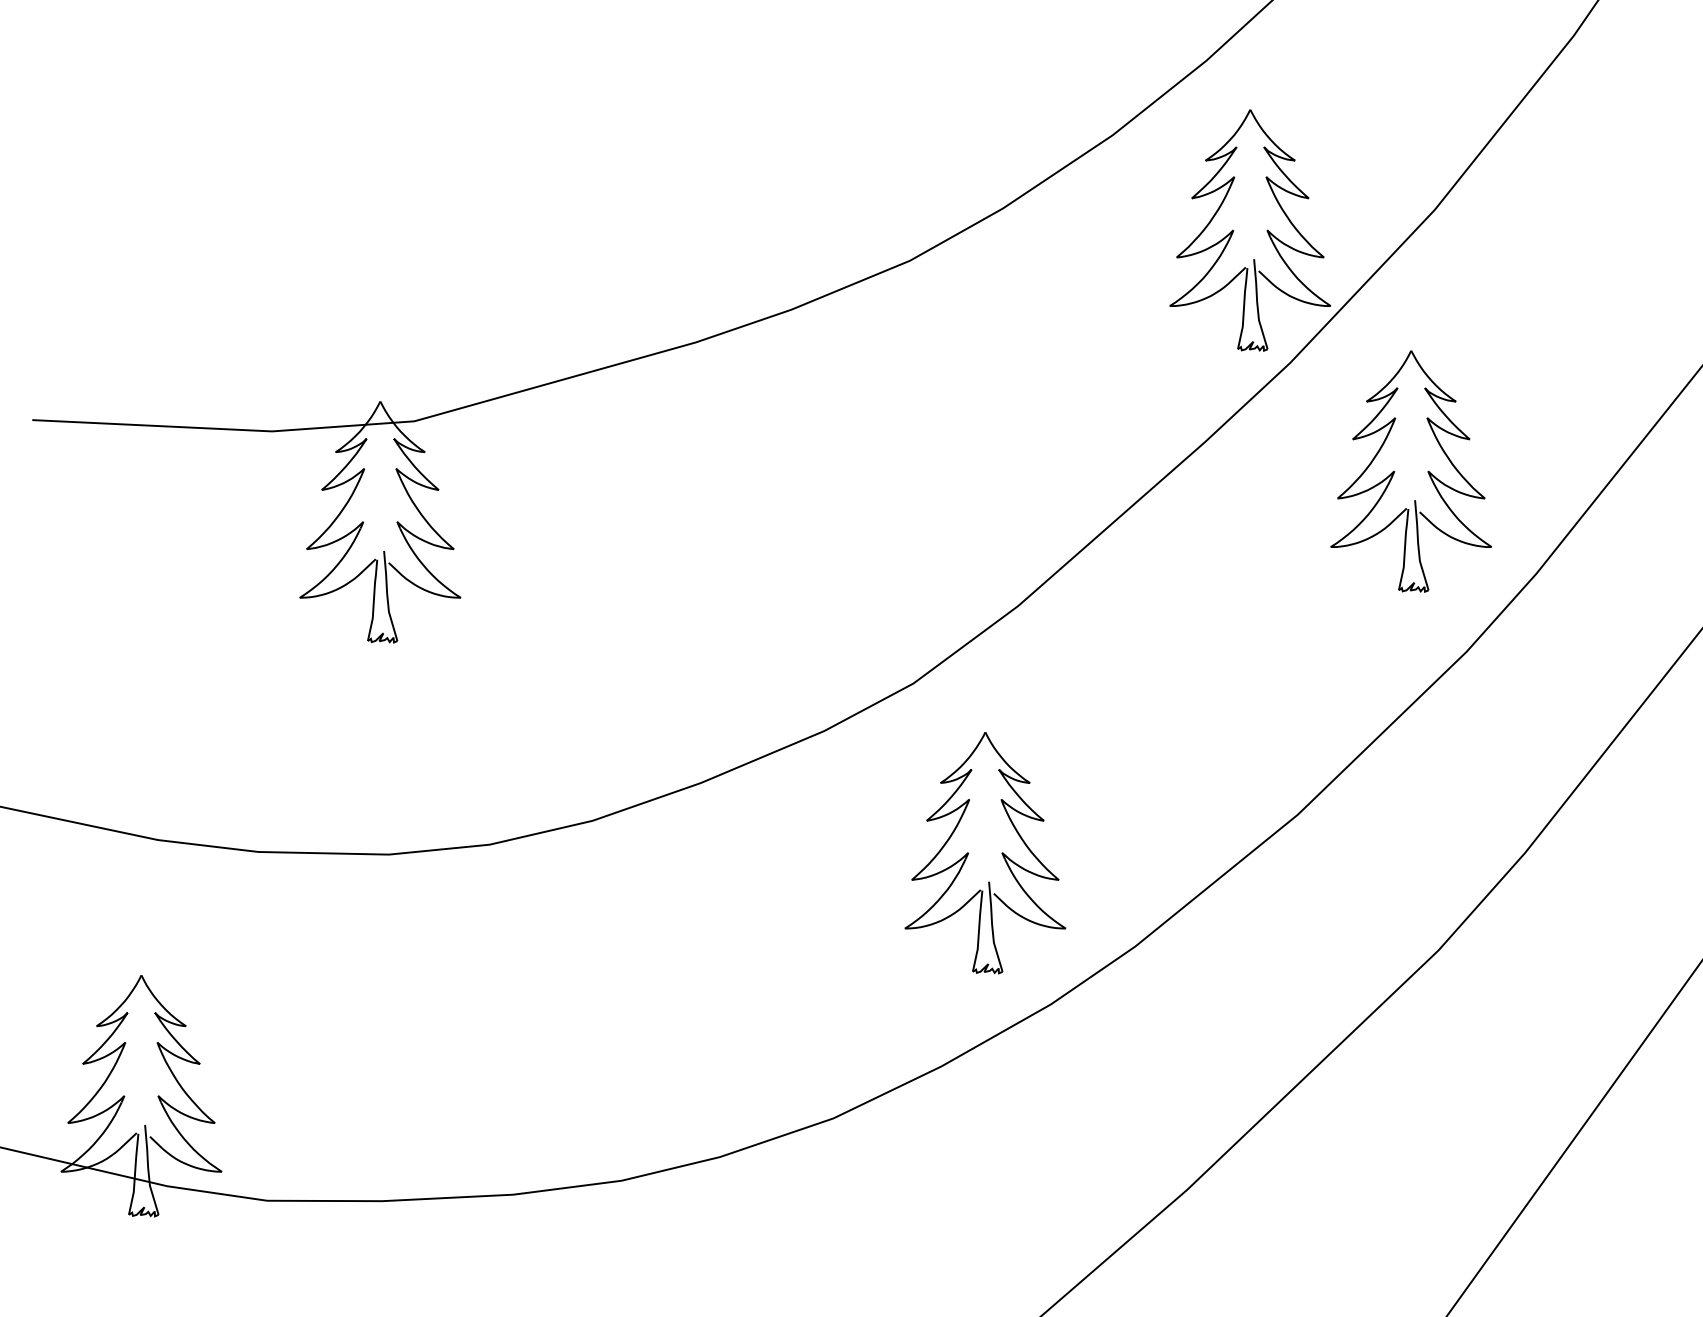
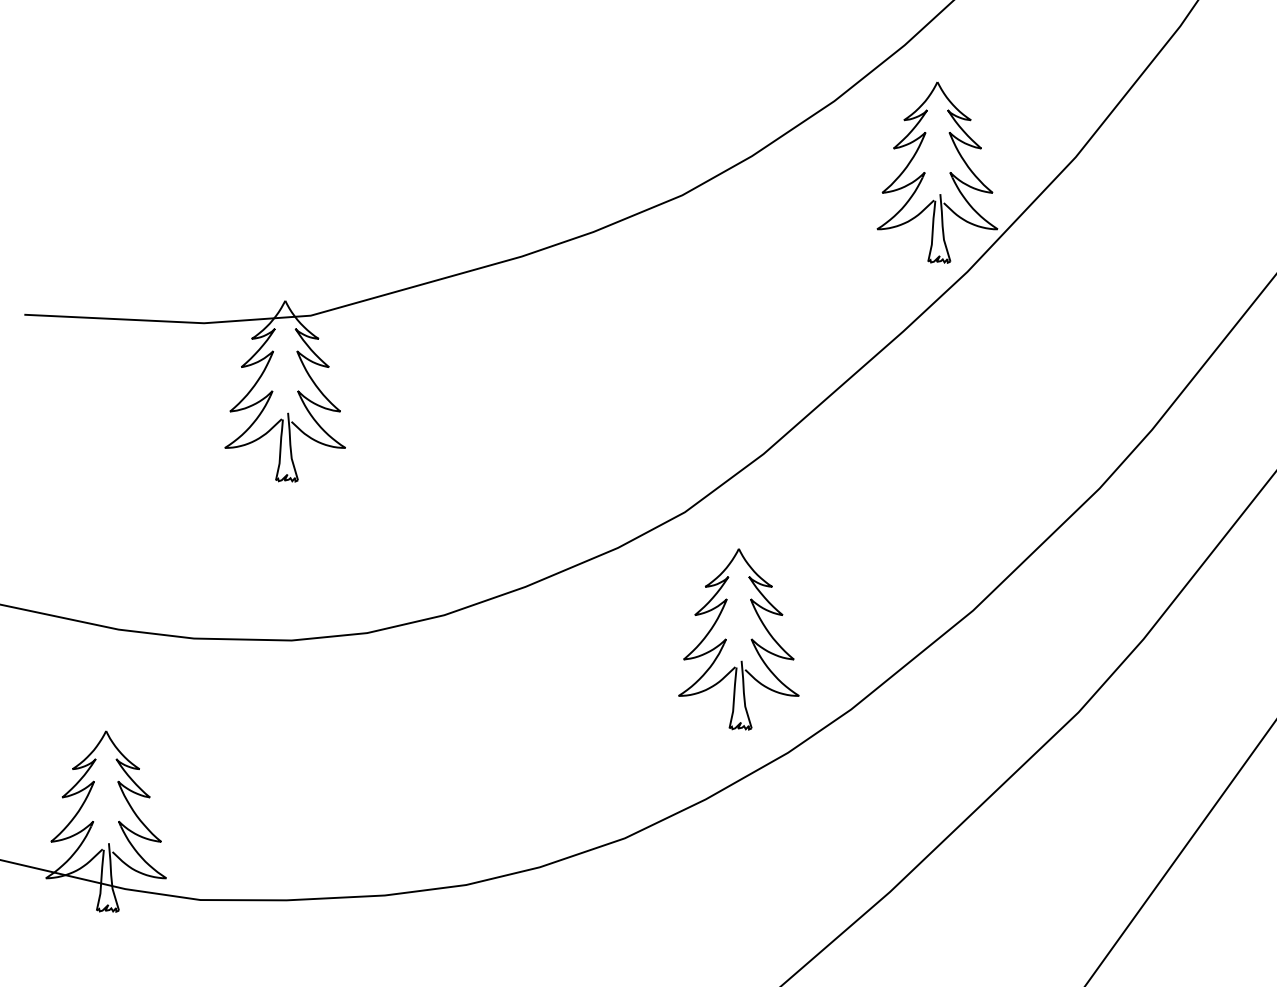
part: (1395, 471) -> (1046, 353), removed

